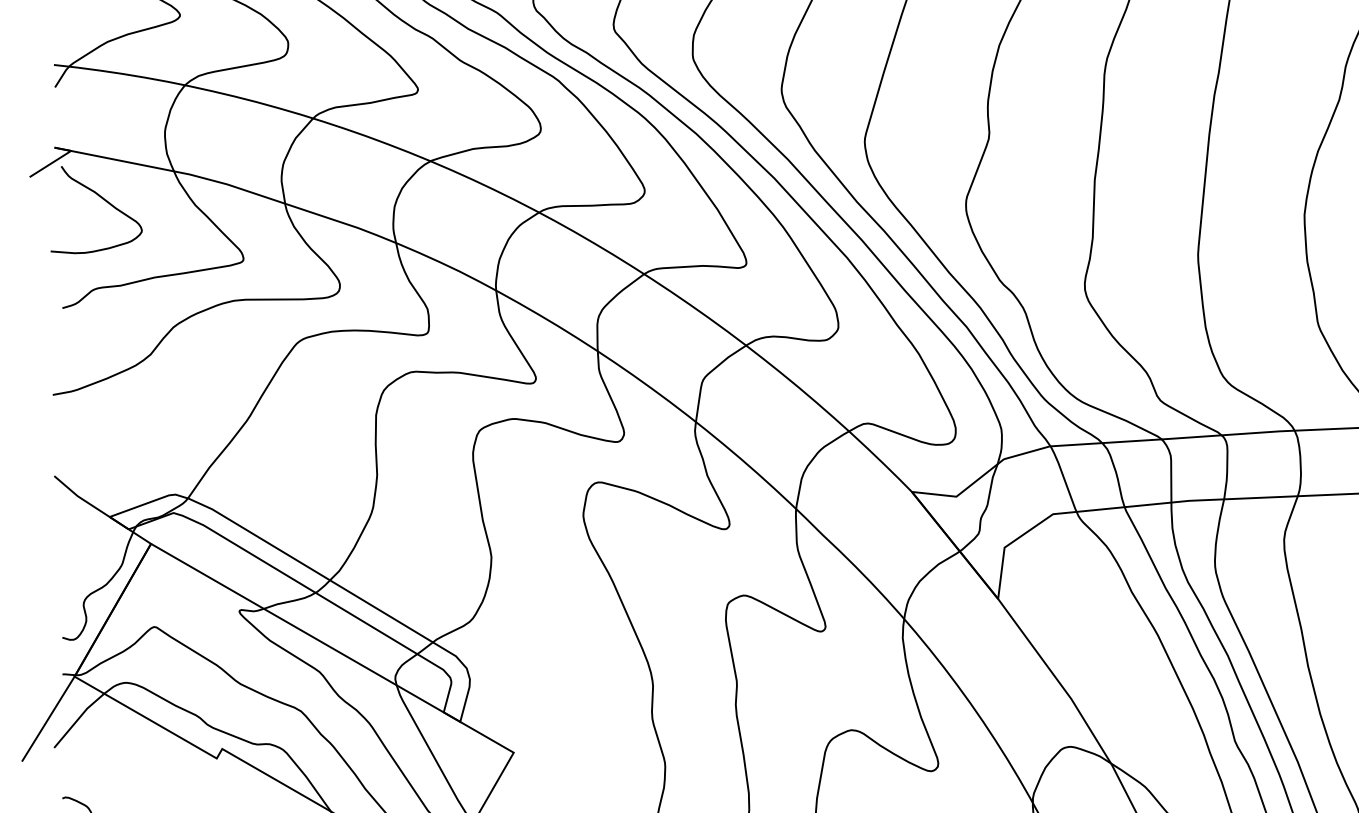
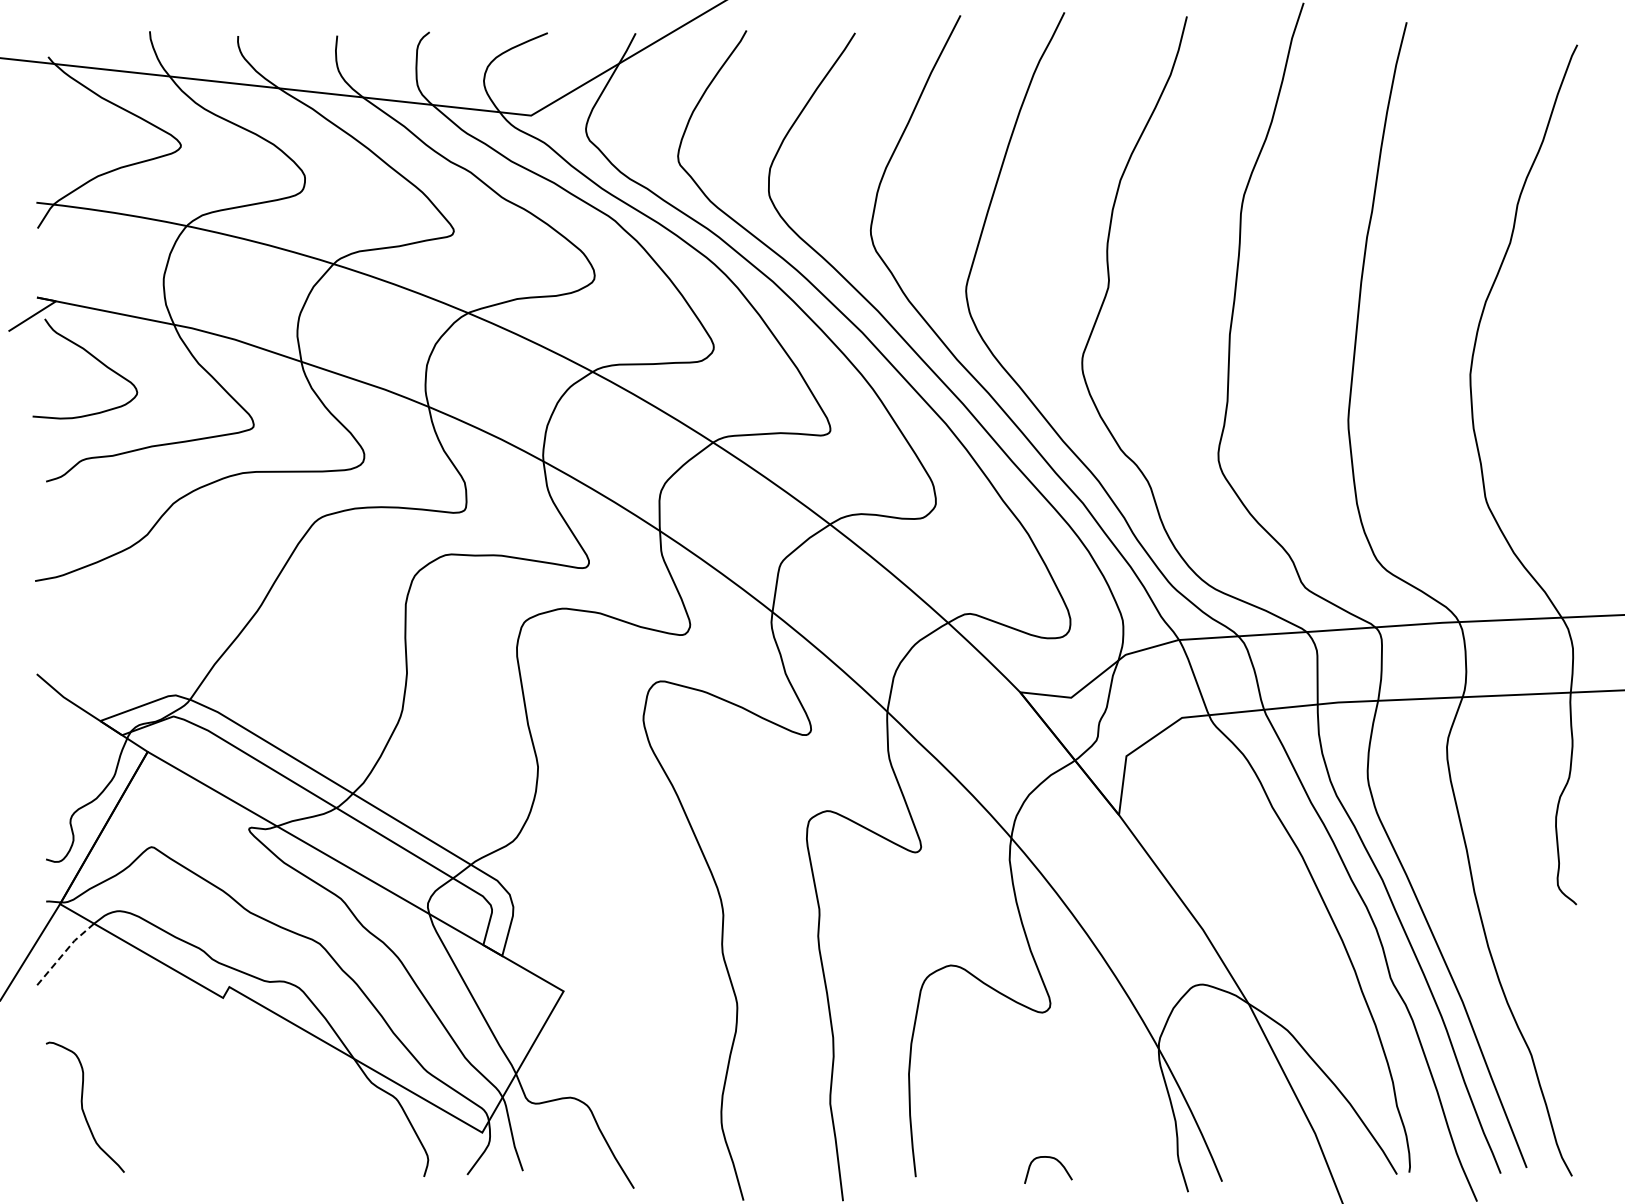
line: (78, 719) -> (64, 953), solid -> dashed

